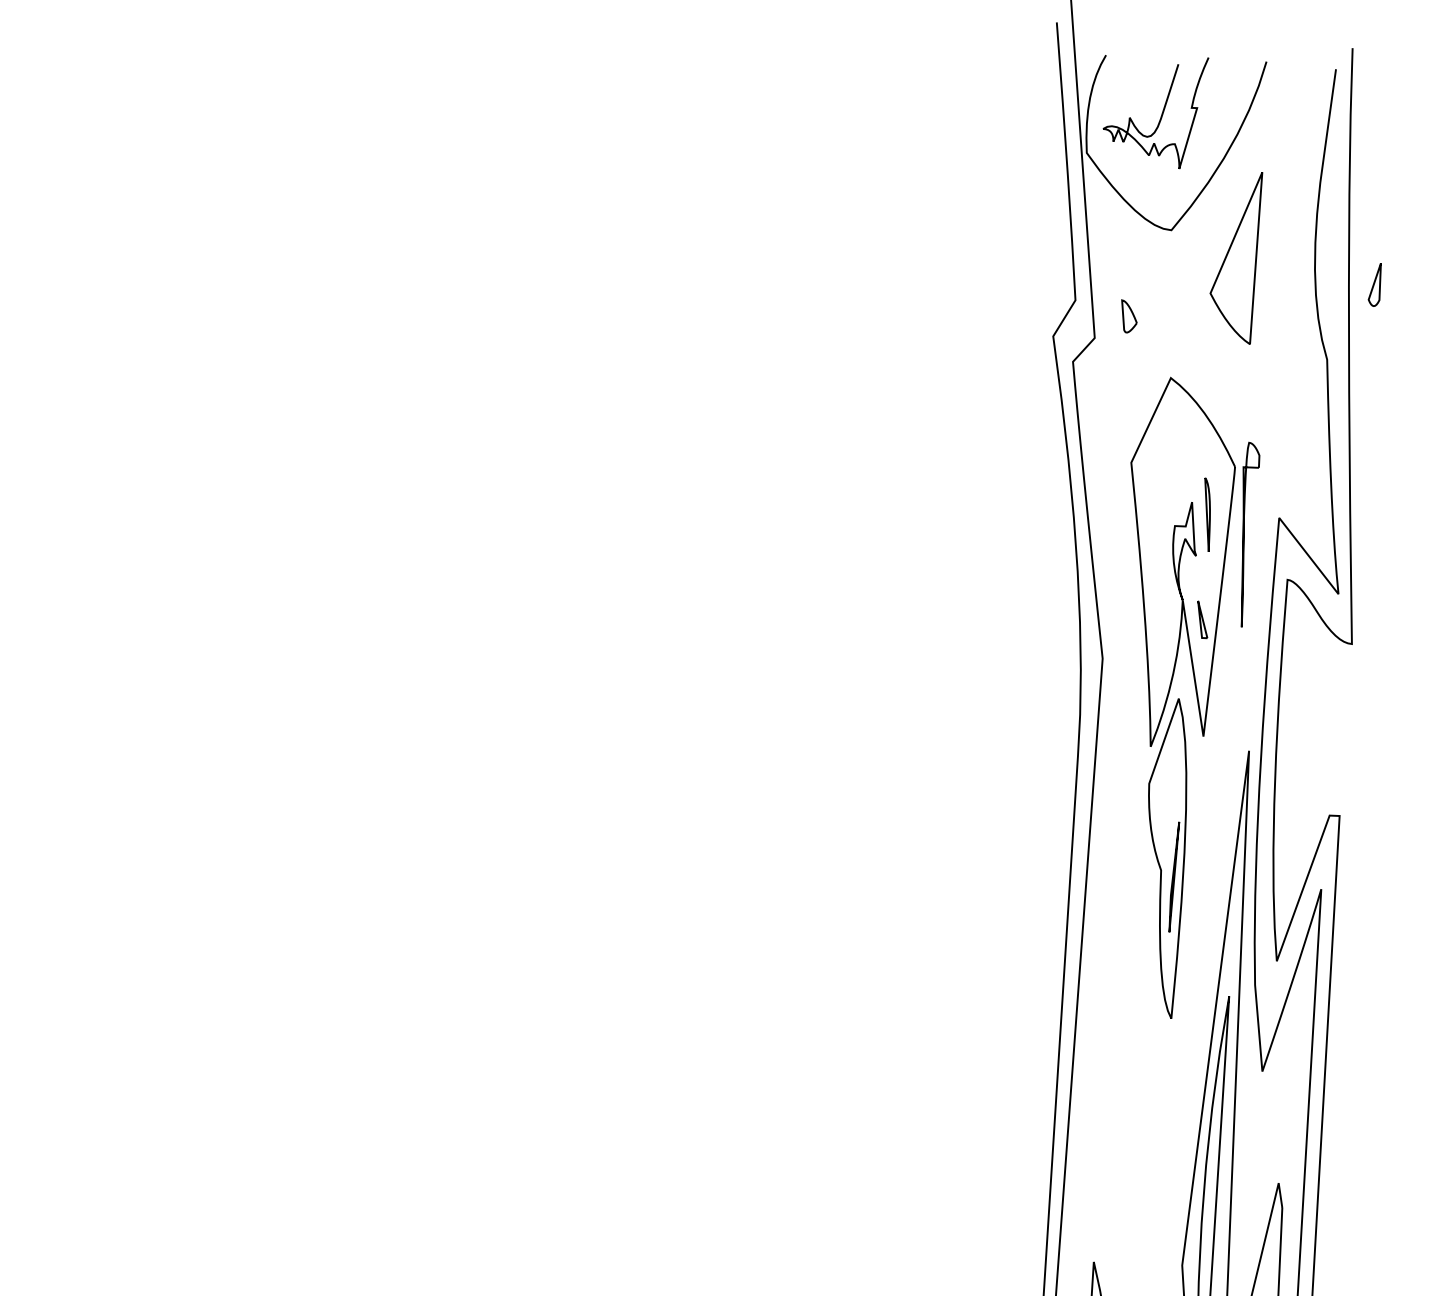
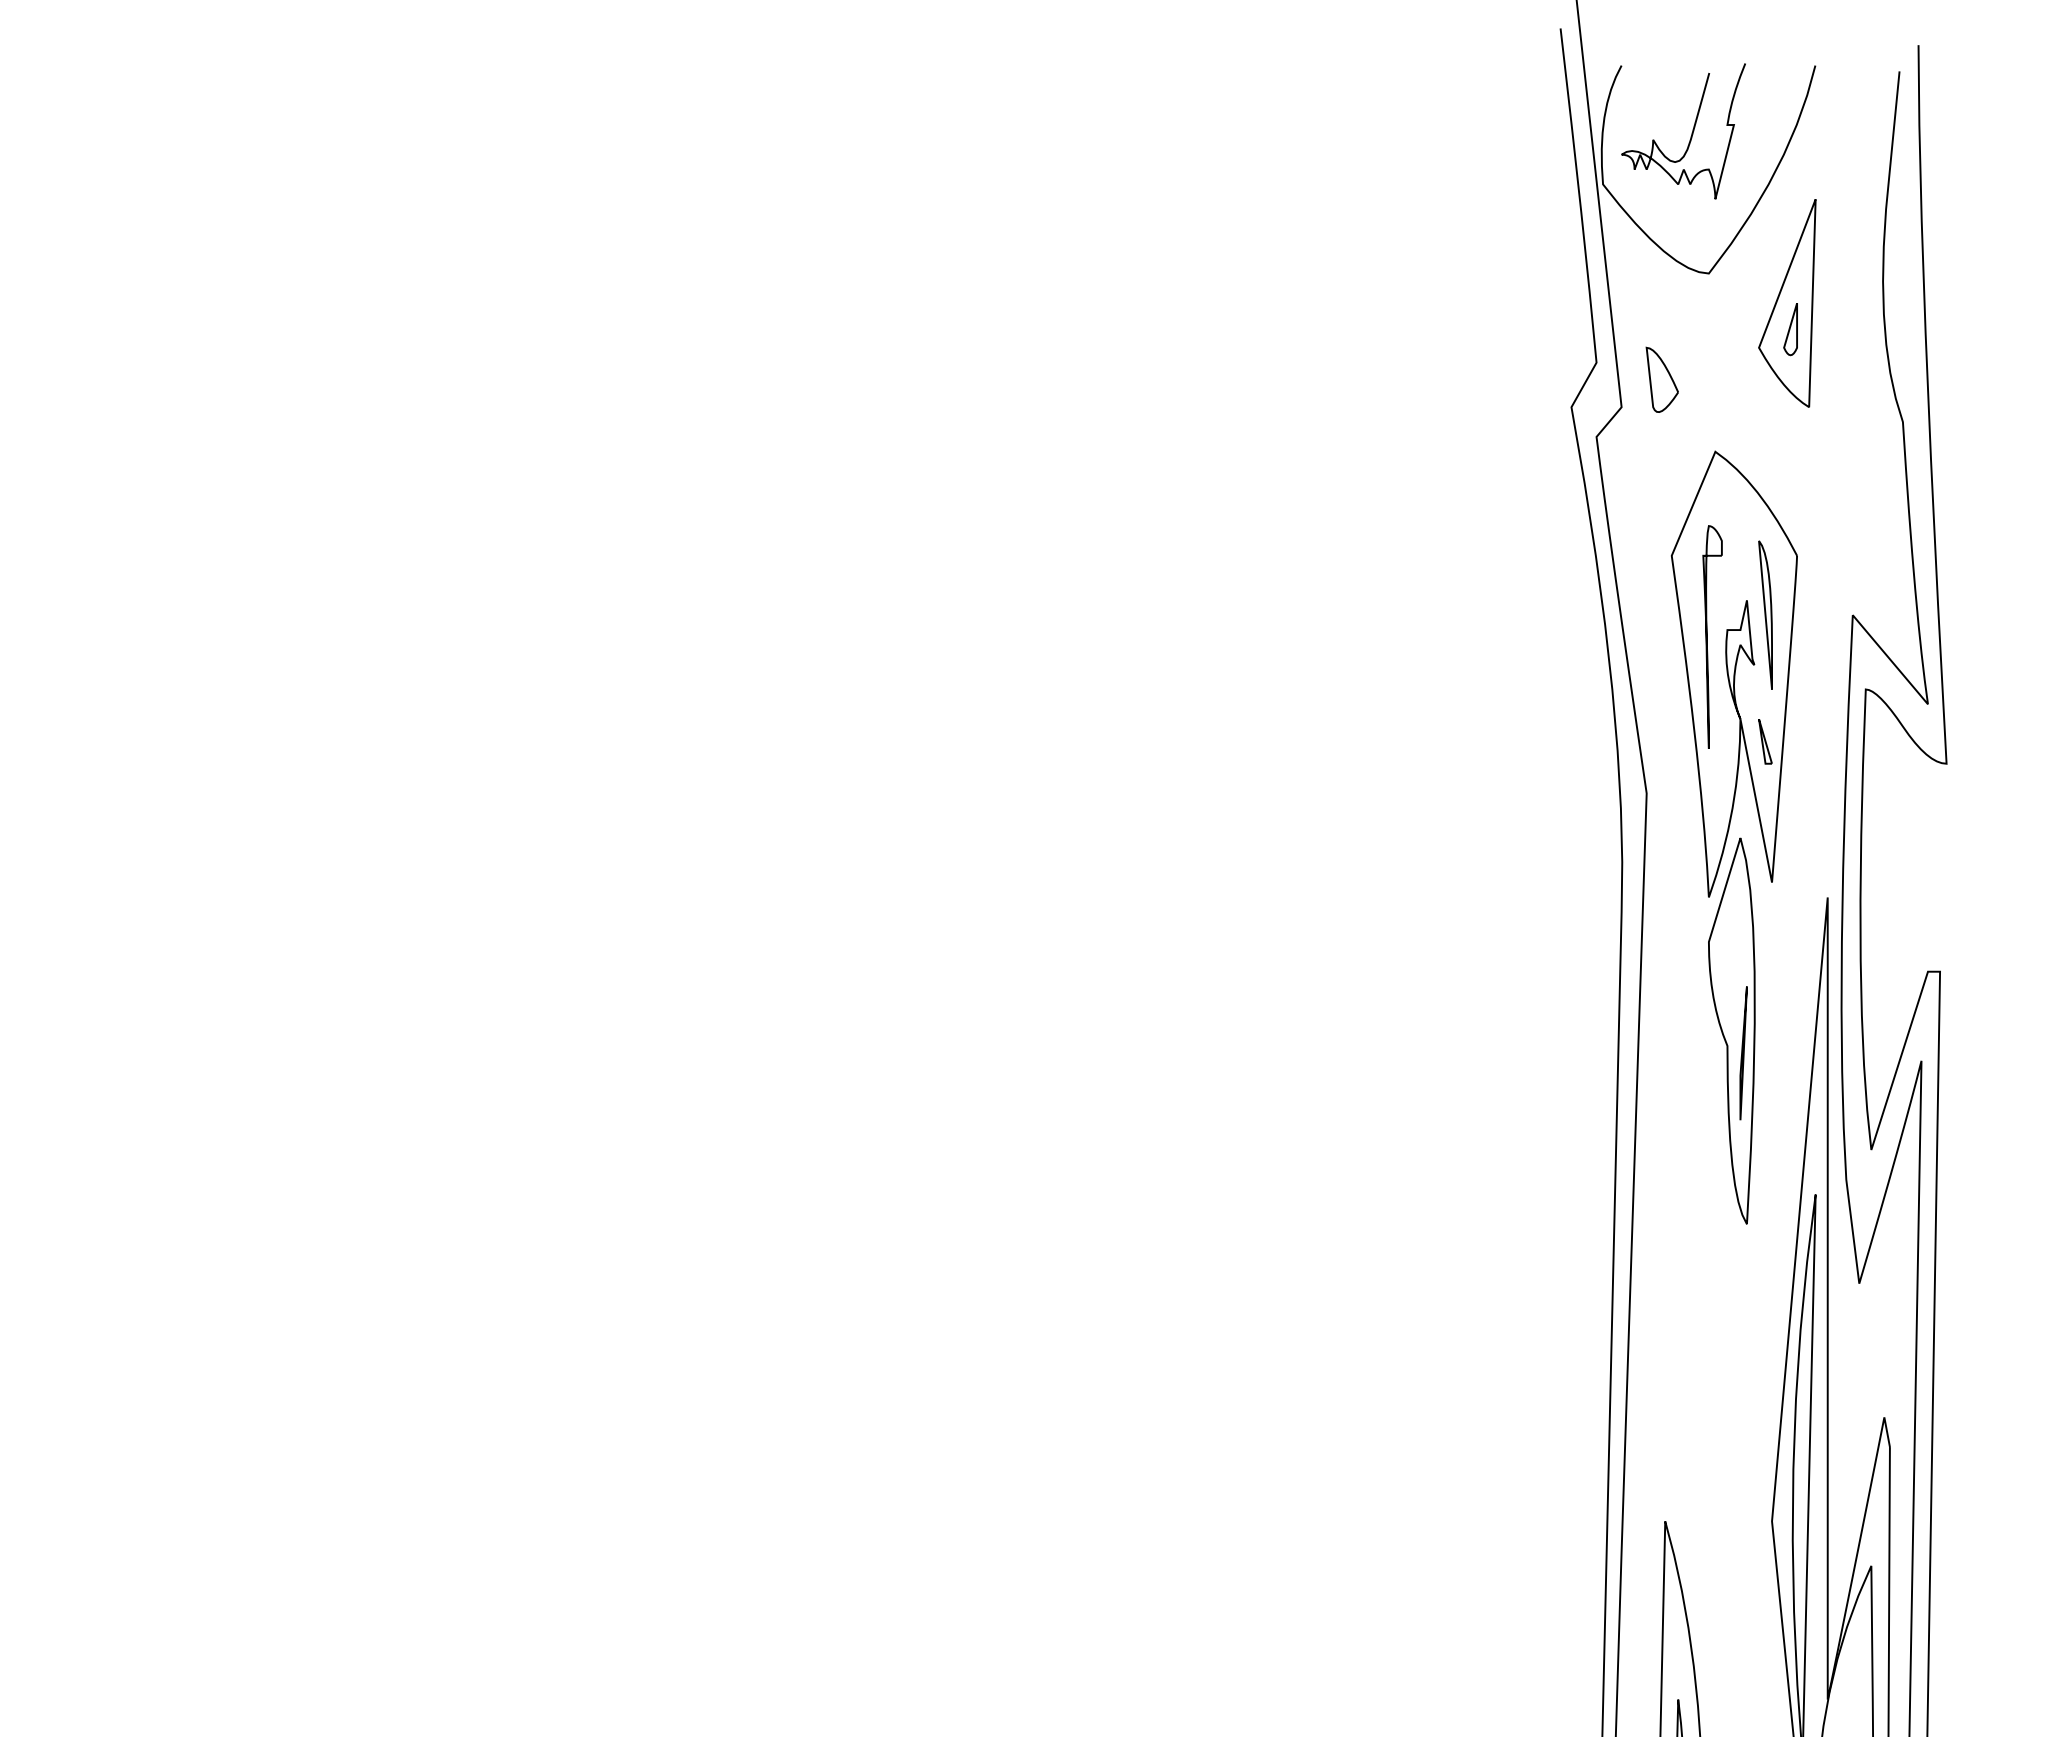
part: (1374, 284) -> (1790, 329), moved
part: (1128, 316) -> (1661, 379), size x1.67
part: (1206, 514) -> (1765, 614), size x1.67
part: (1248, 534) -> (1712, 636), moved

